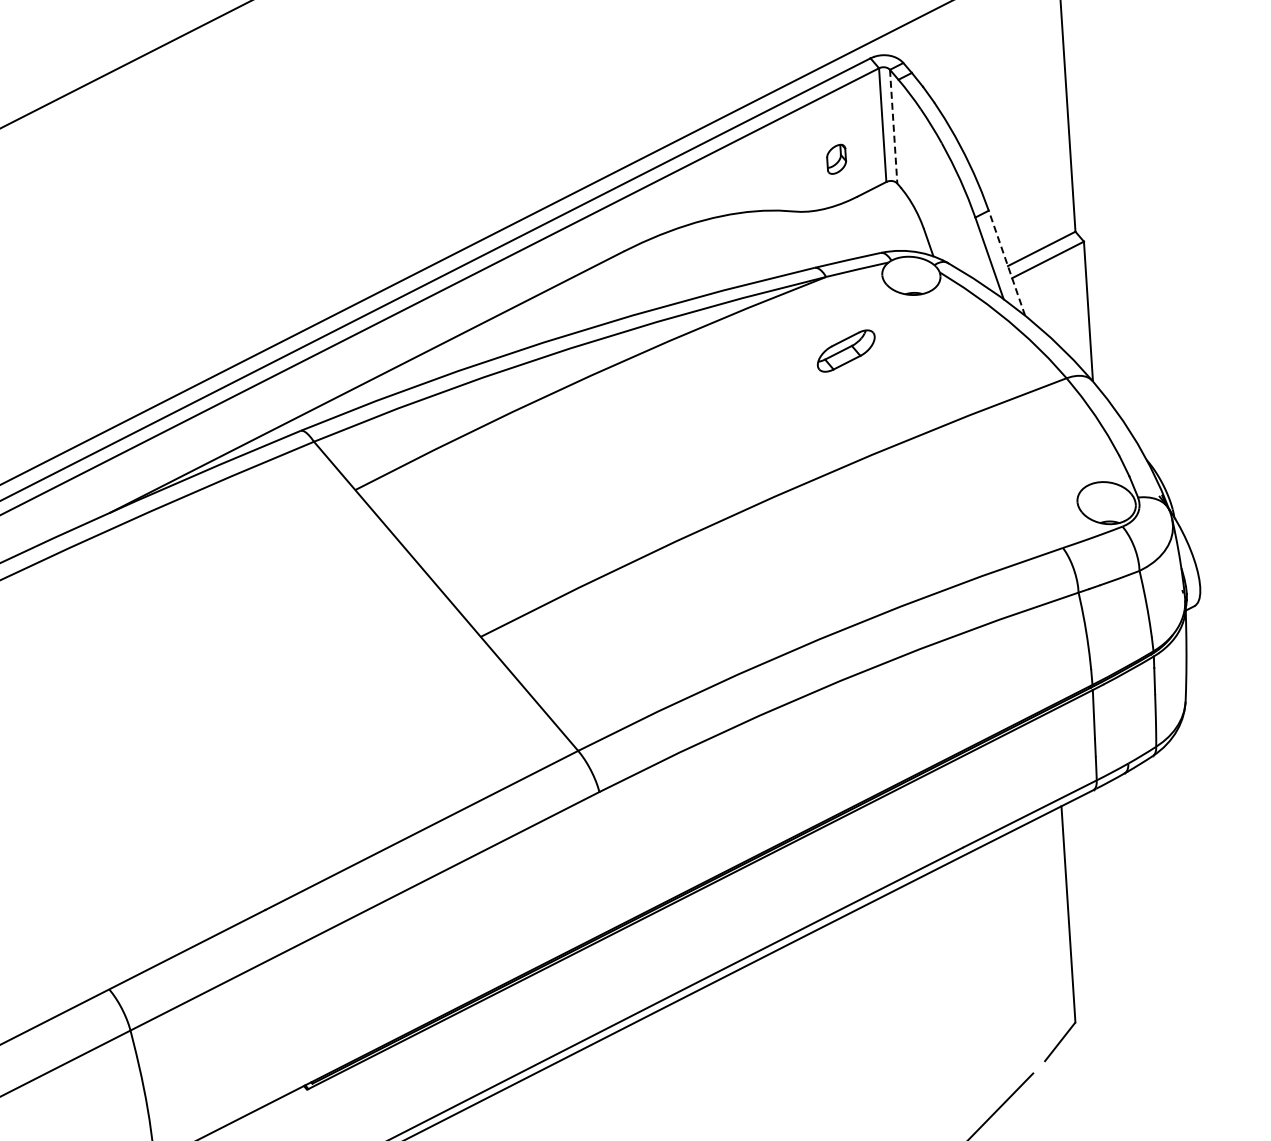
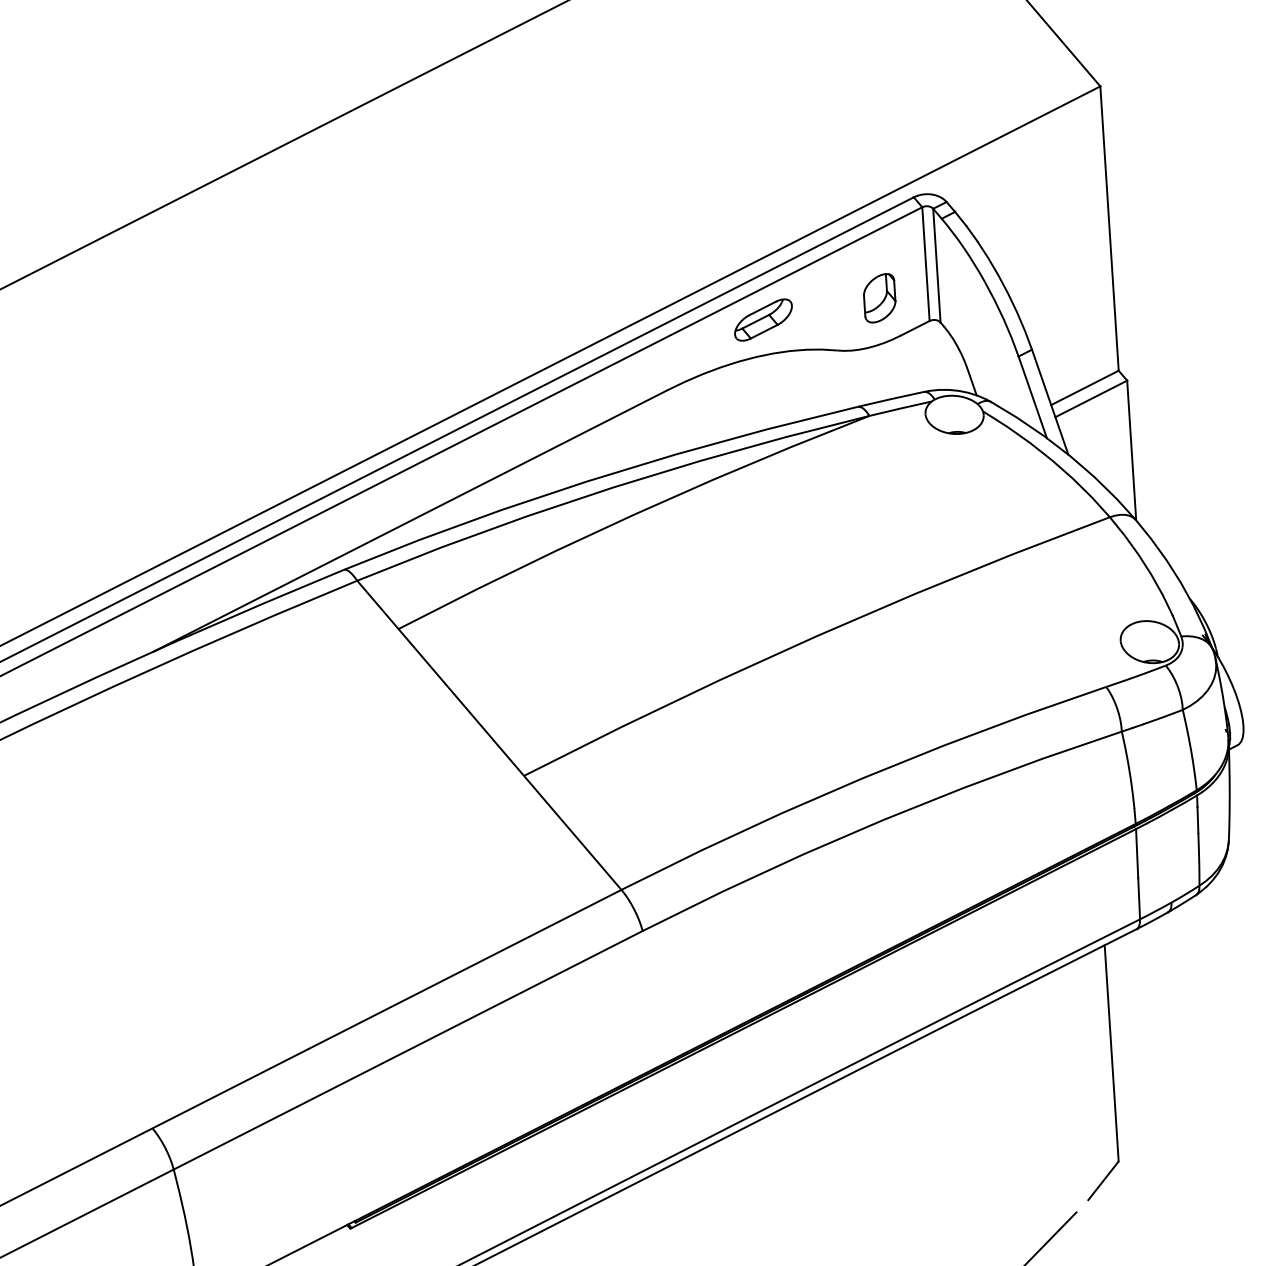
line: (893, 126) -> (936, 265), dashed -> solid
part: (836, 159) -> (879, 298), size x1.67
line: (1007, 263) -> (1050, 402), dashed -> solid
part: (846, 350) -> (763, 319), moved

